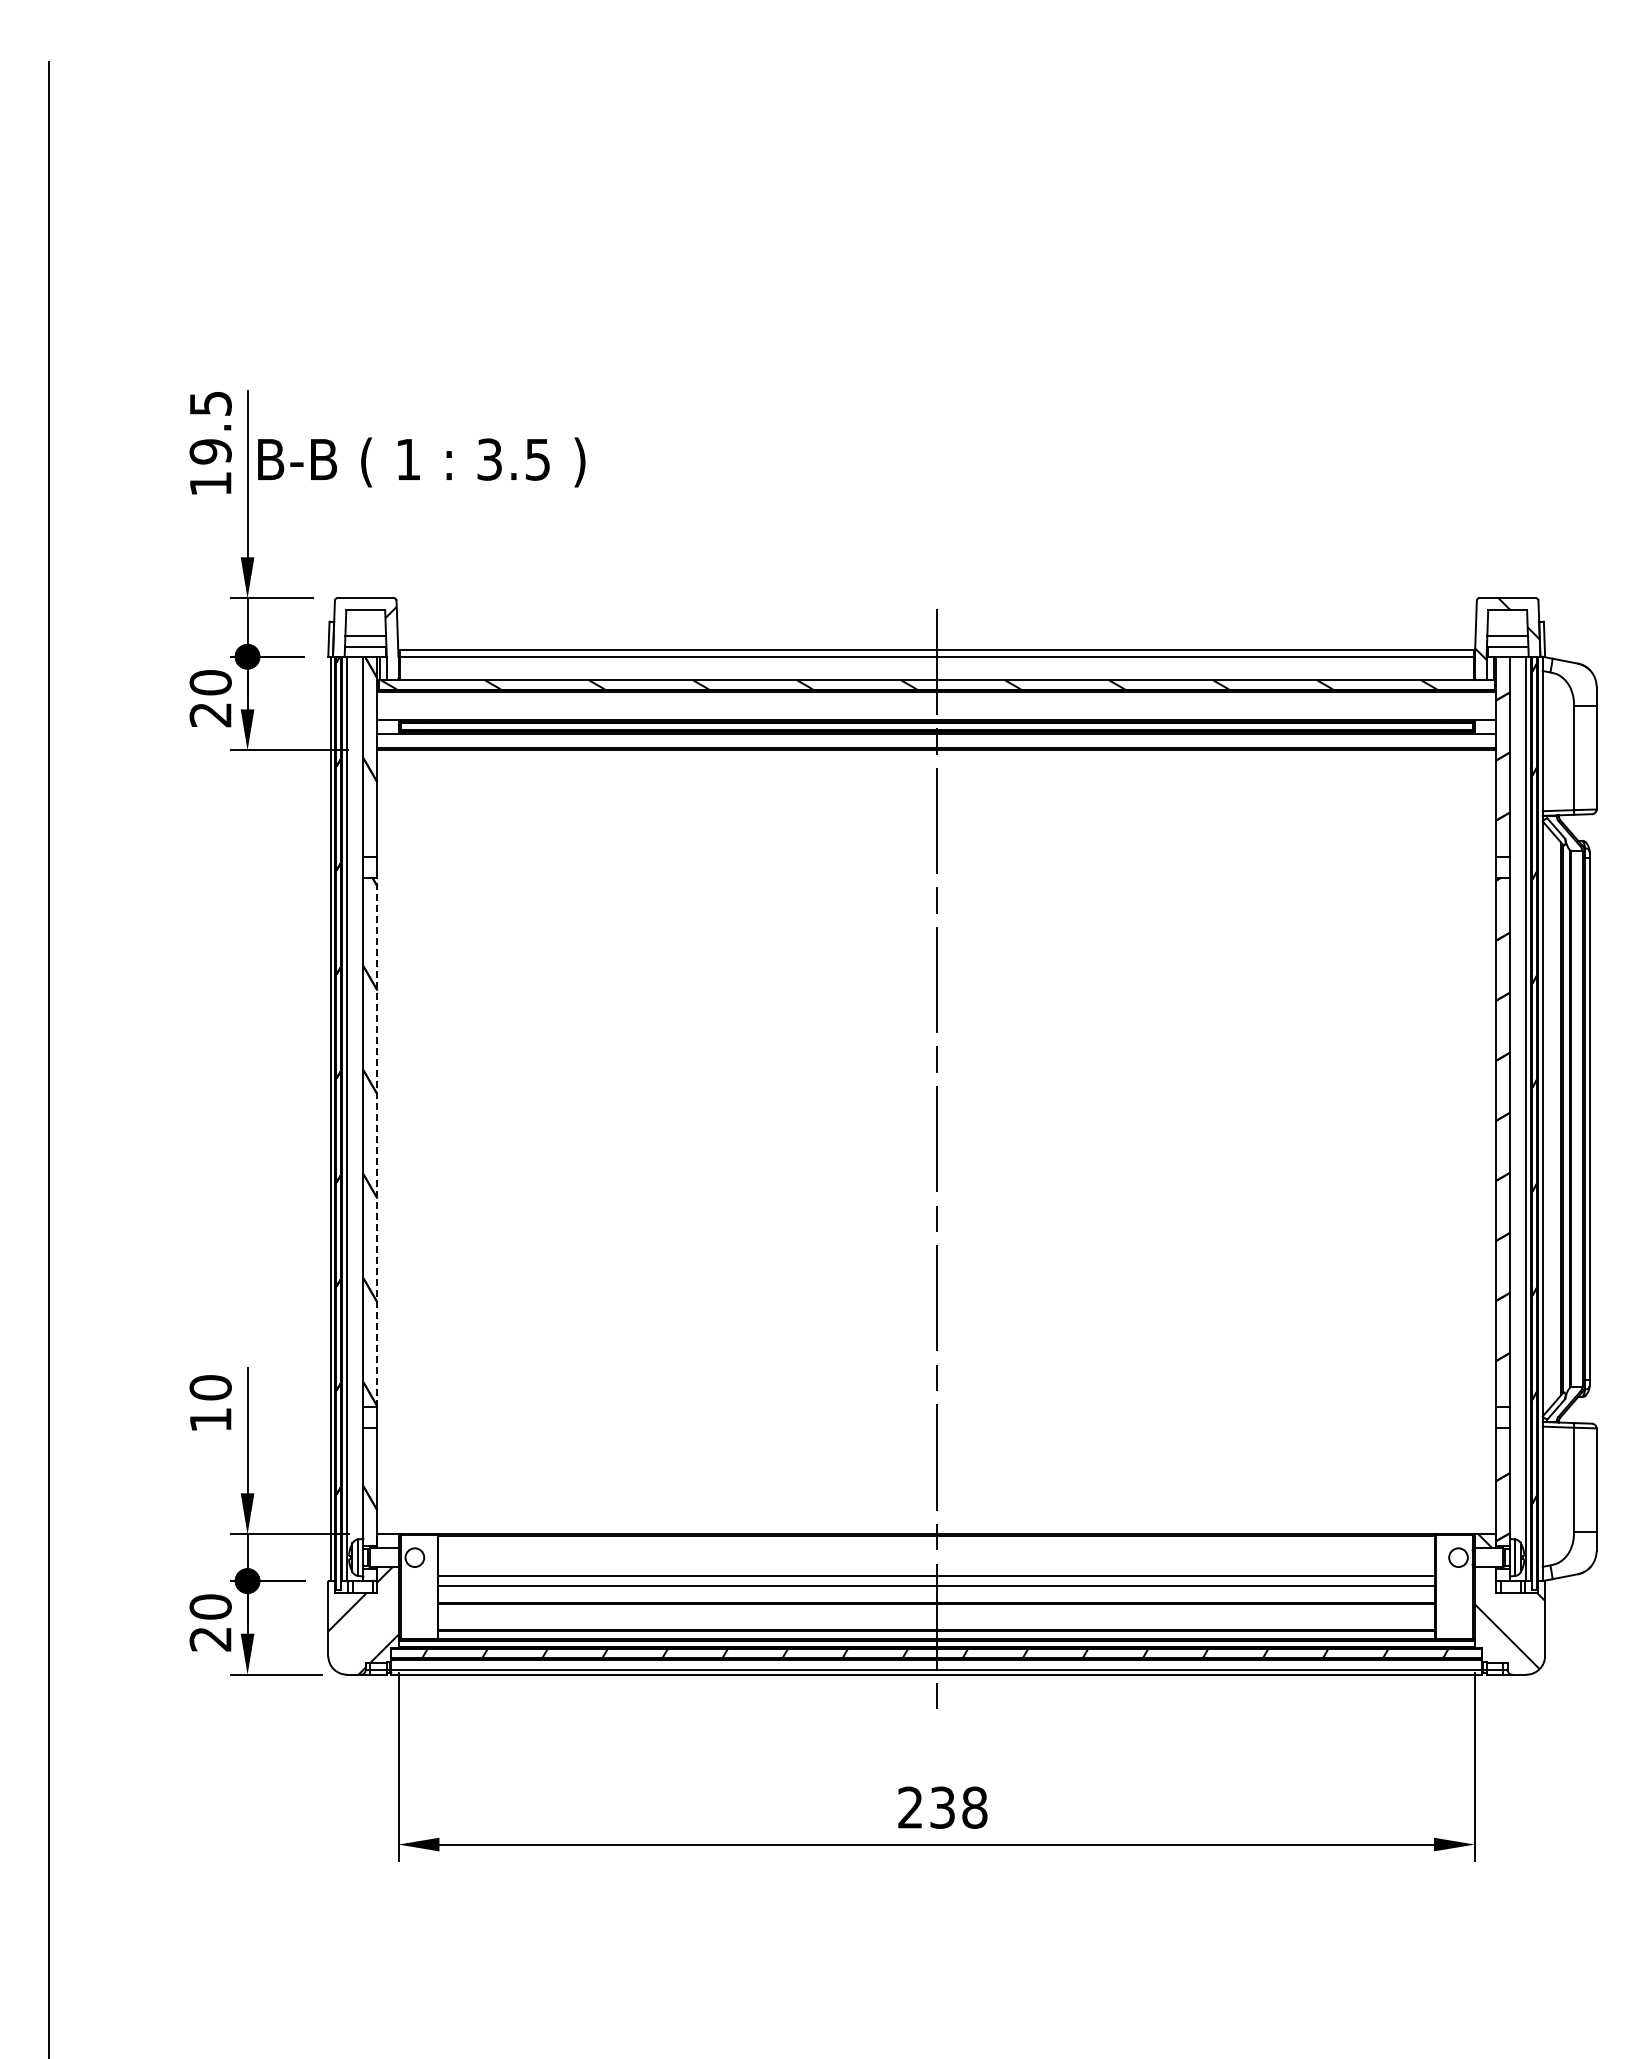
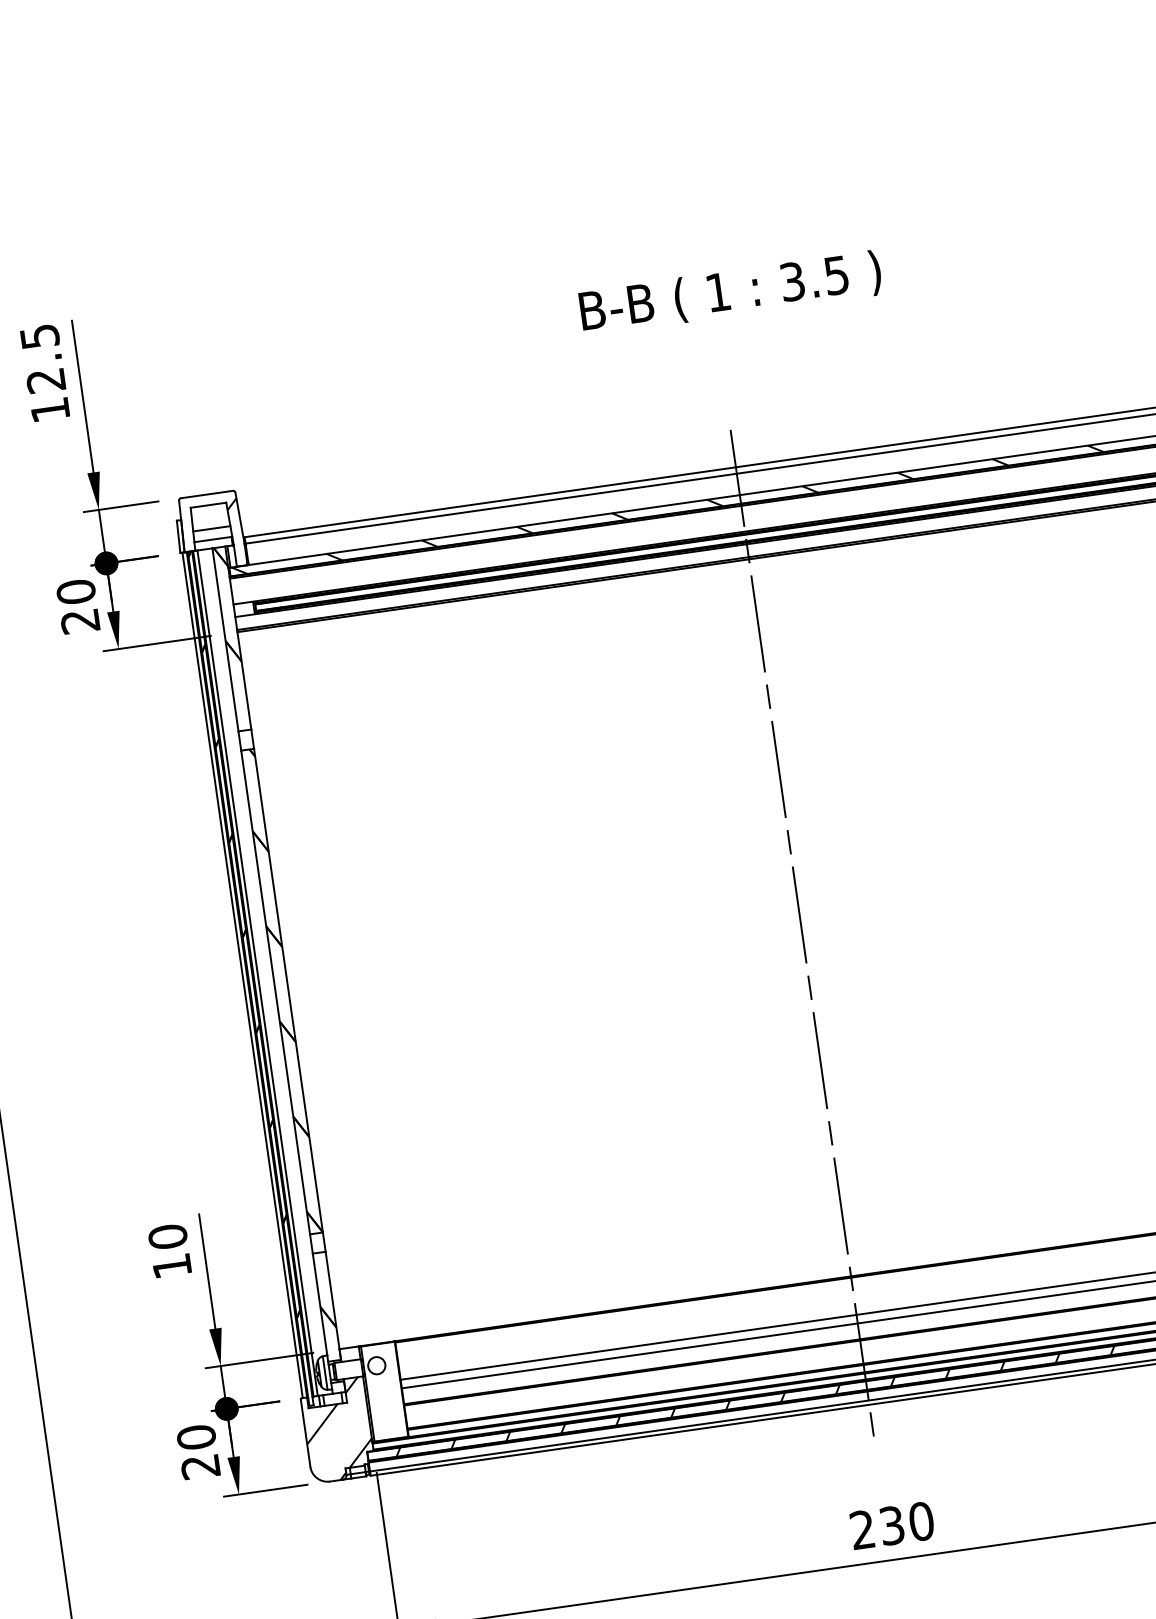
text: (210, 451) -> (45, 380), 19.5 -> 12.5
text: (421, 462) -> (730, 293), moved
line: (377, 1141) -> (288, 989), dashed -> solid
text: (974, 1807) -> (921, 1521), 238 -> 230

